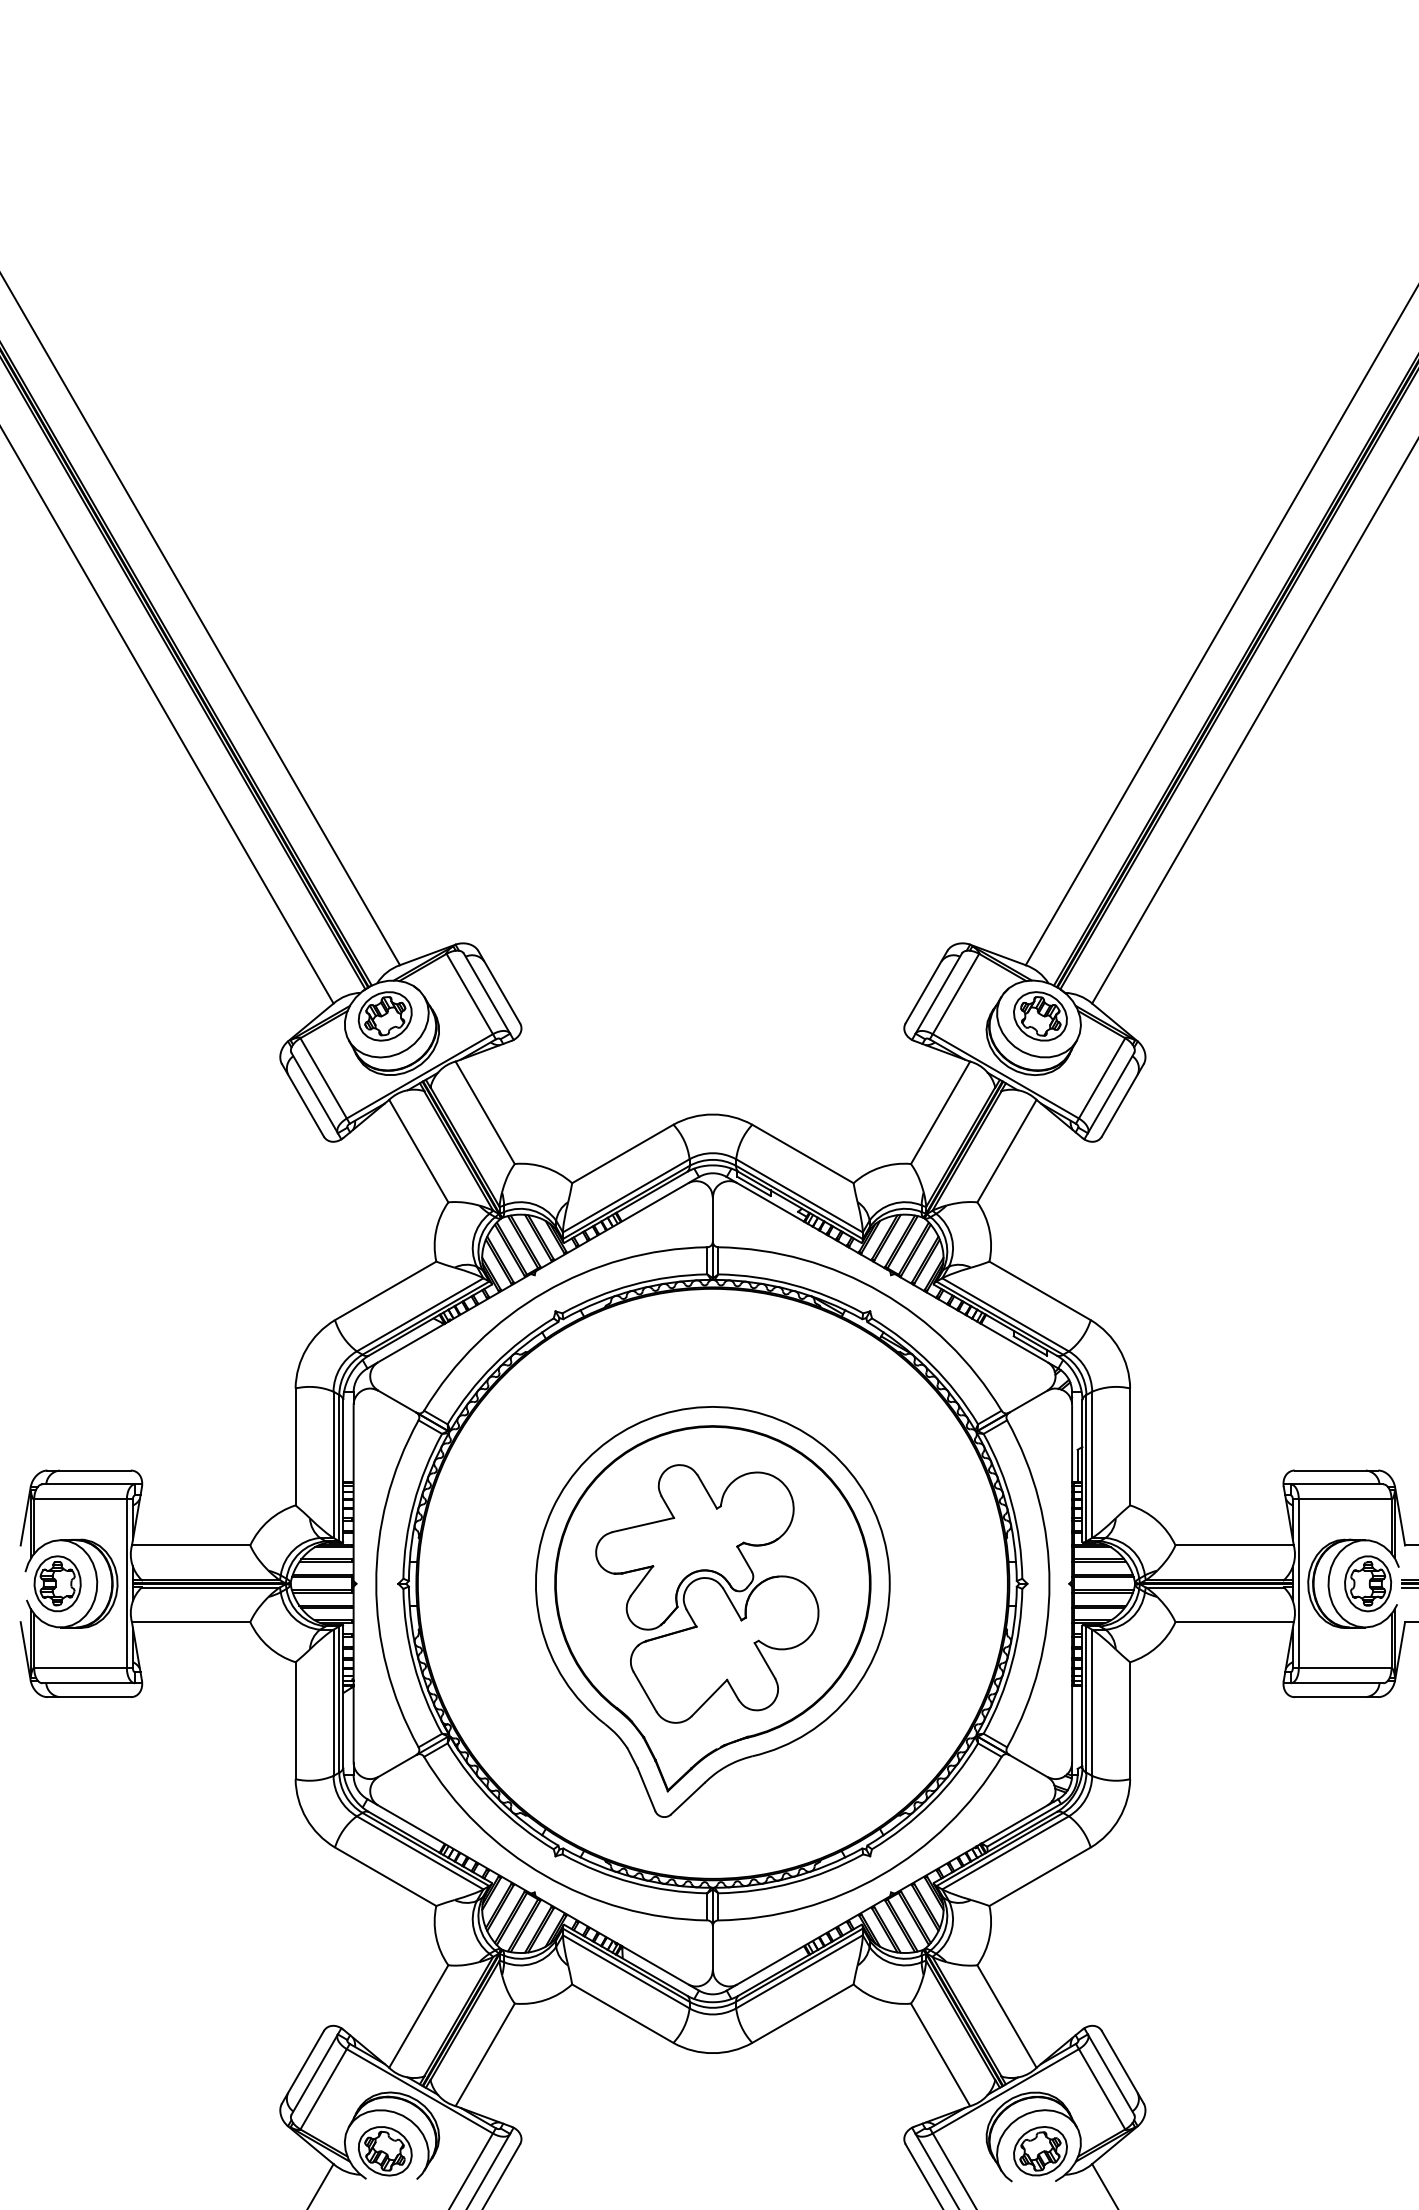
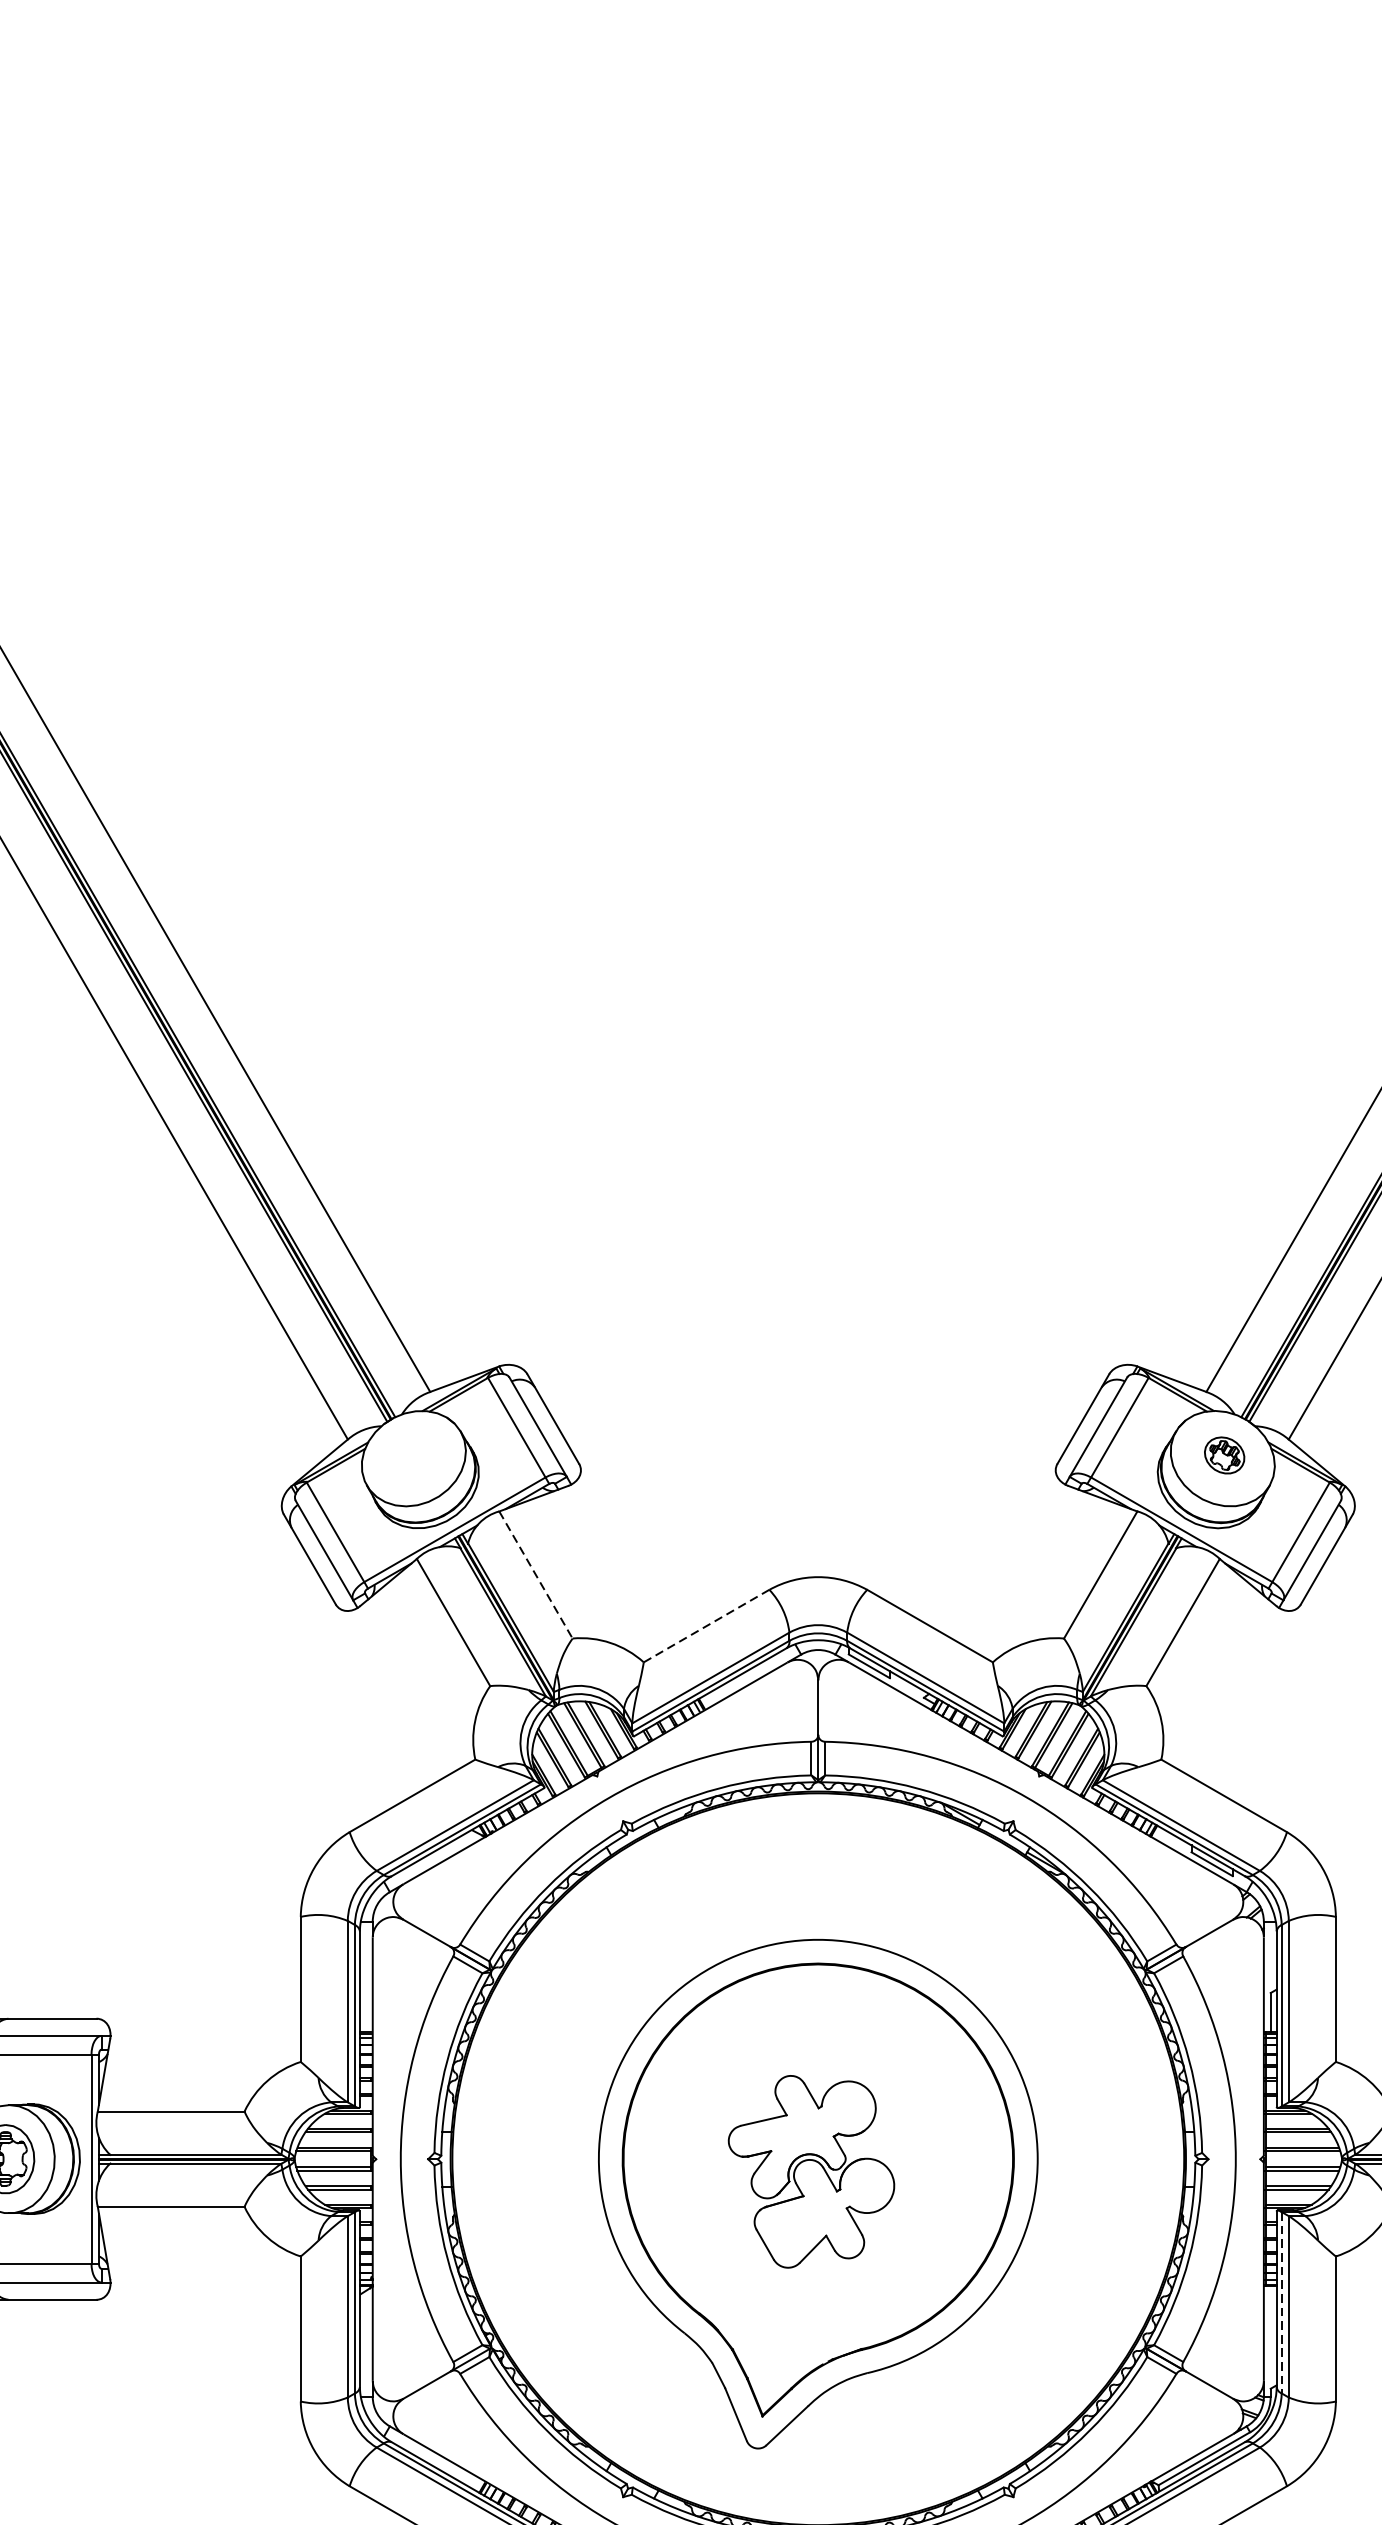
part: (384, 1016) -> (411, 1455), removed
part: (1040, 1016) -> (1224, 1455), size x0.6
line: (485, 1113) -> (536, 1575), solid -> dashed
line: (623, 1153) -> (707, 1625), solid -> dashed
part: (707, 1593) -> (811, 2171), size x0.6
line: (1086, 1700) -> (1281, 2303), solid -> dashed

